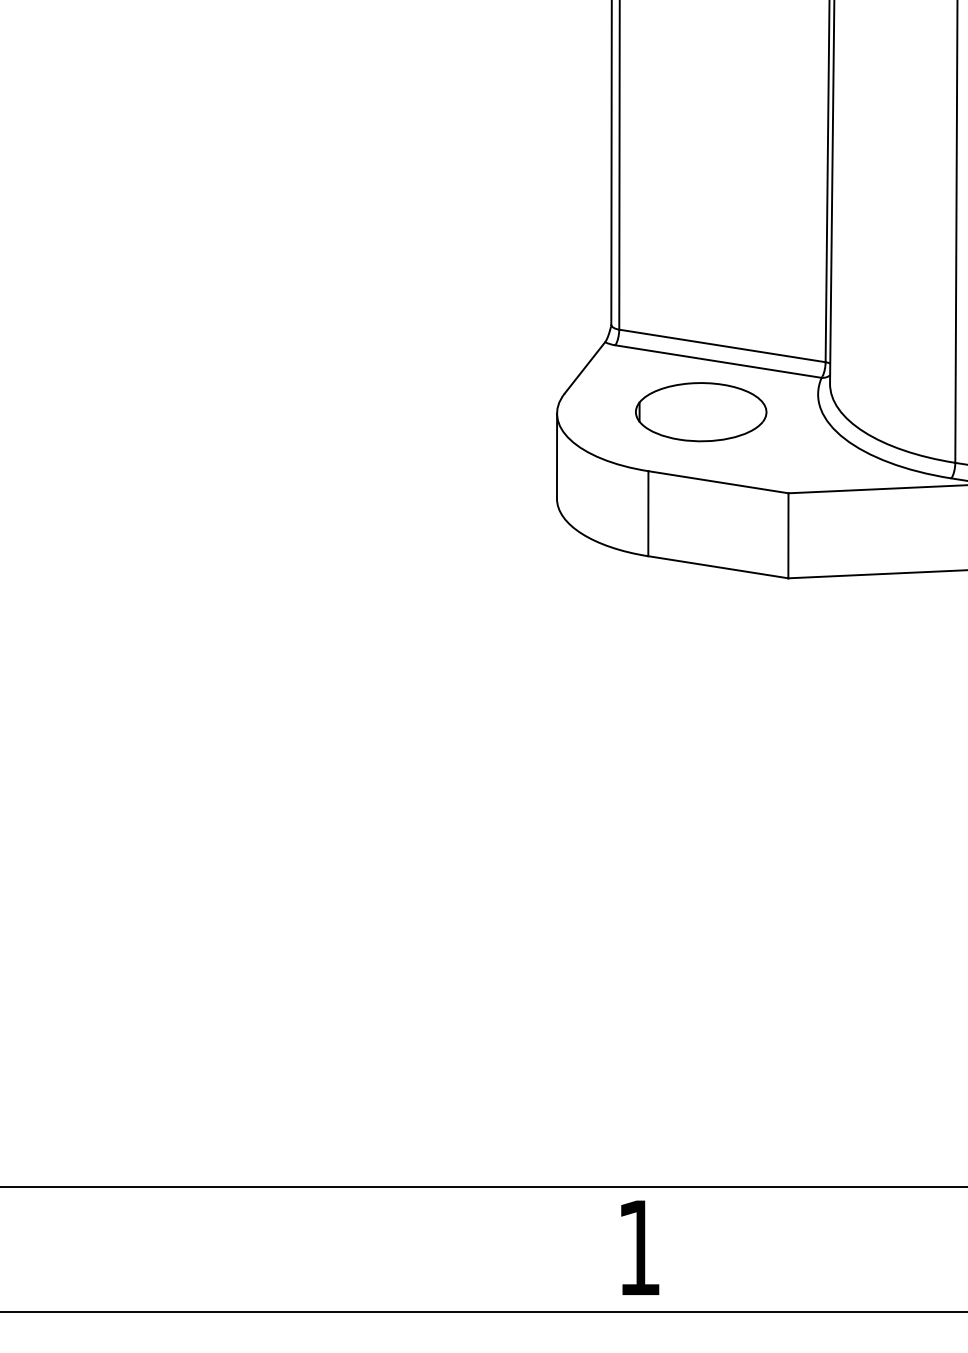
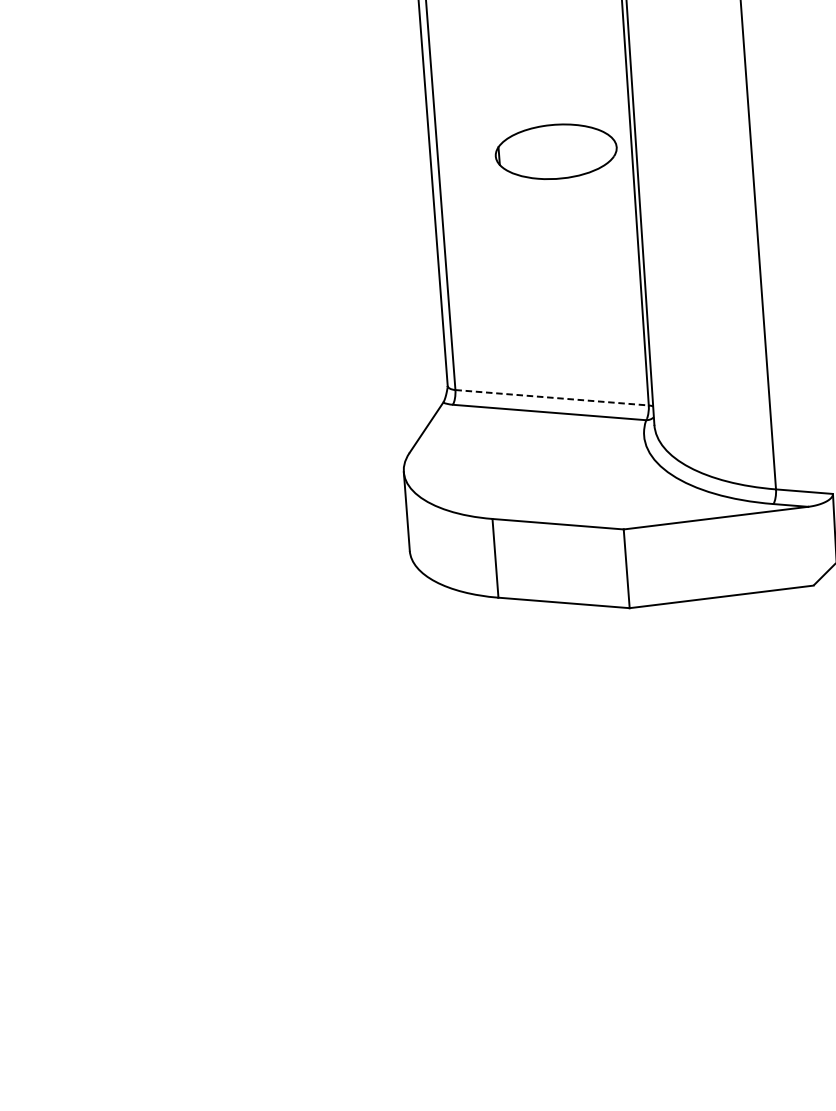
line: (722, 346) -> (552, 398), solid -> dashed
part: (701, 412) -> (556, 152), moved

